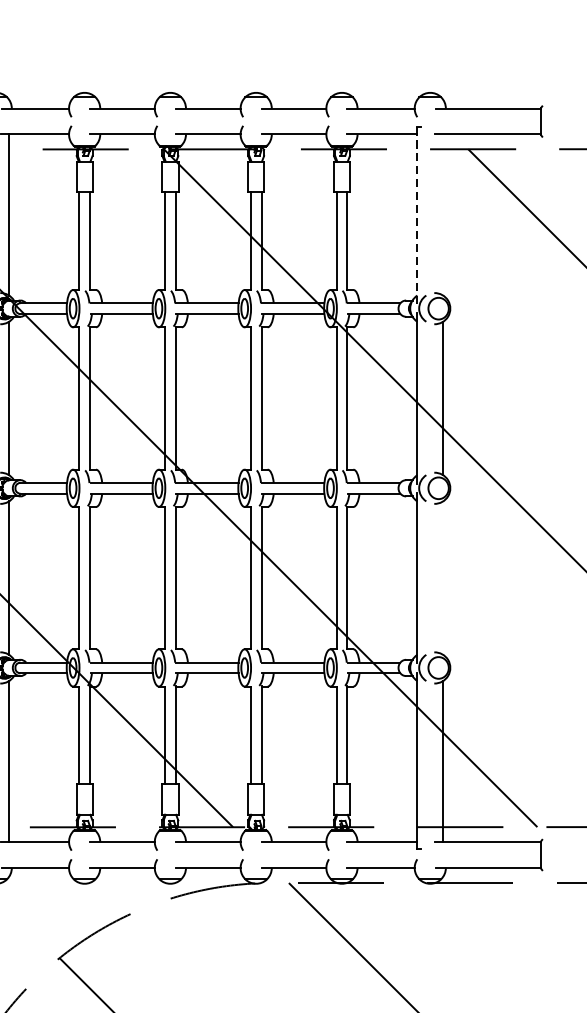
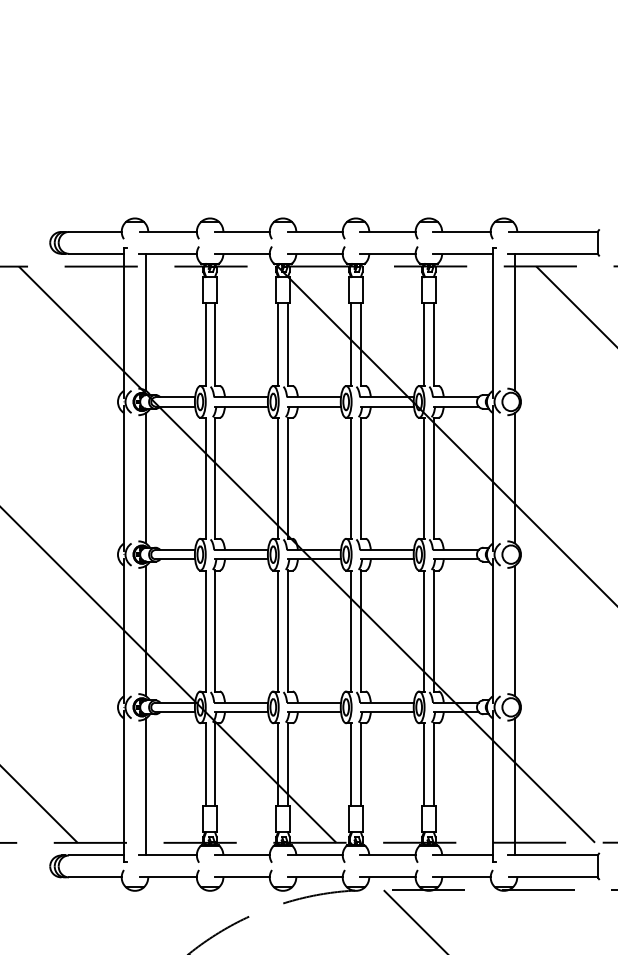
line: (442, 214) -> (514, 321), added
line: (417, 216) -> (493, 323), dashed -> solid
line: (442, 577) -> (514, 630), added

